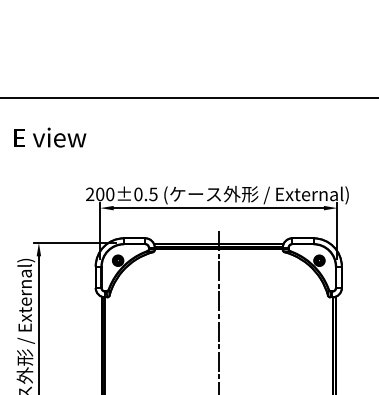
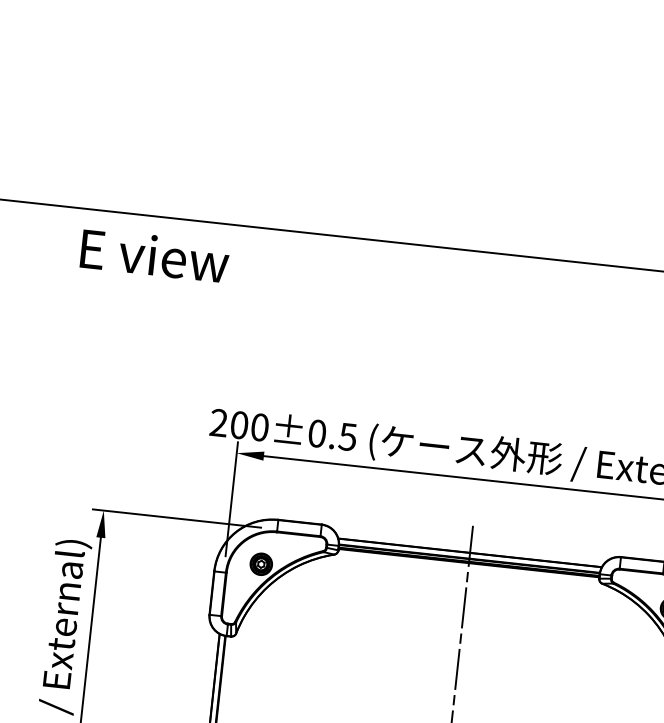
text: (50, 137) -> (155, 255), moved

